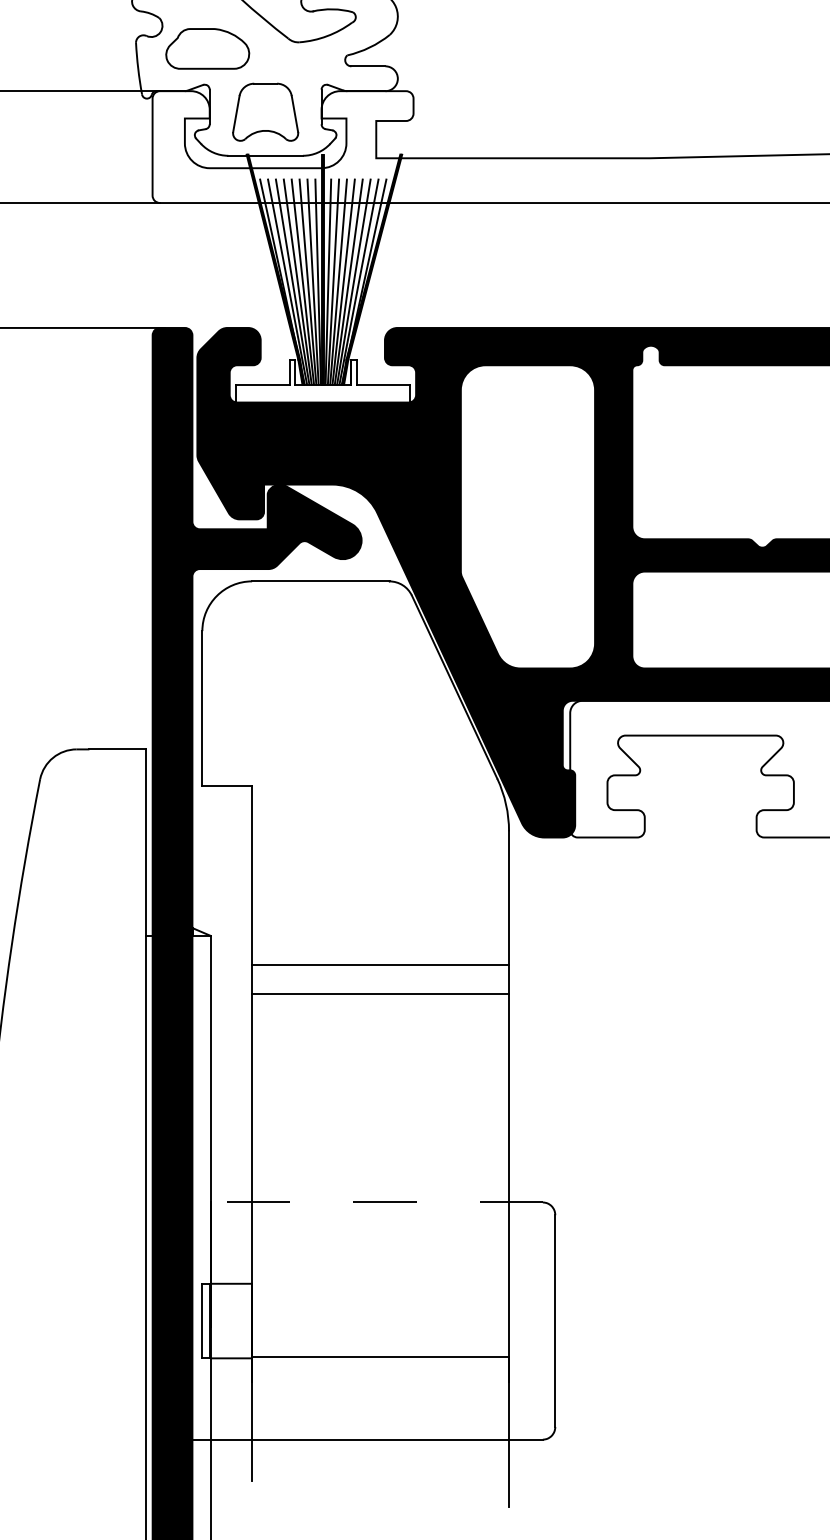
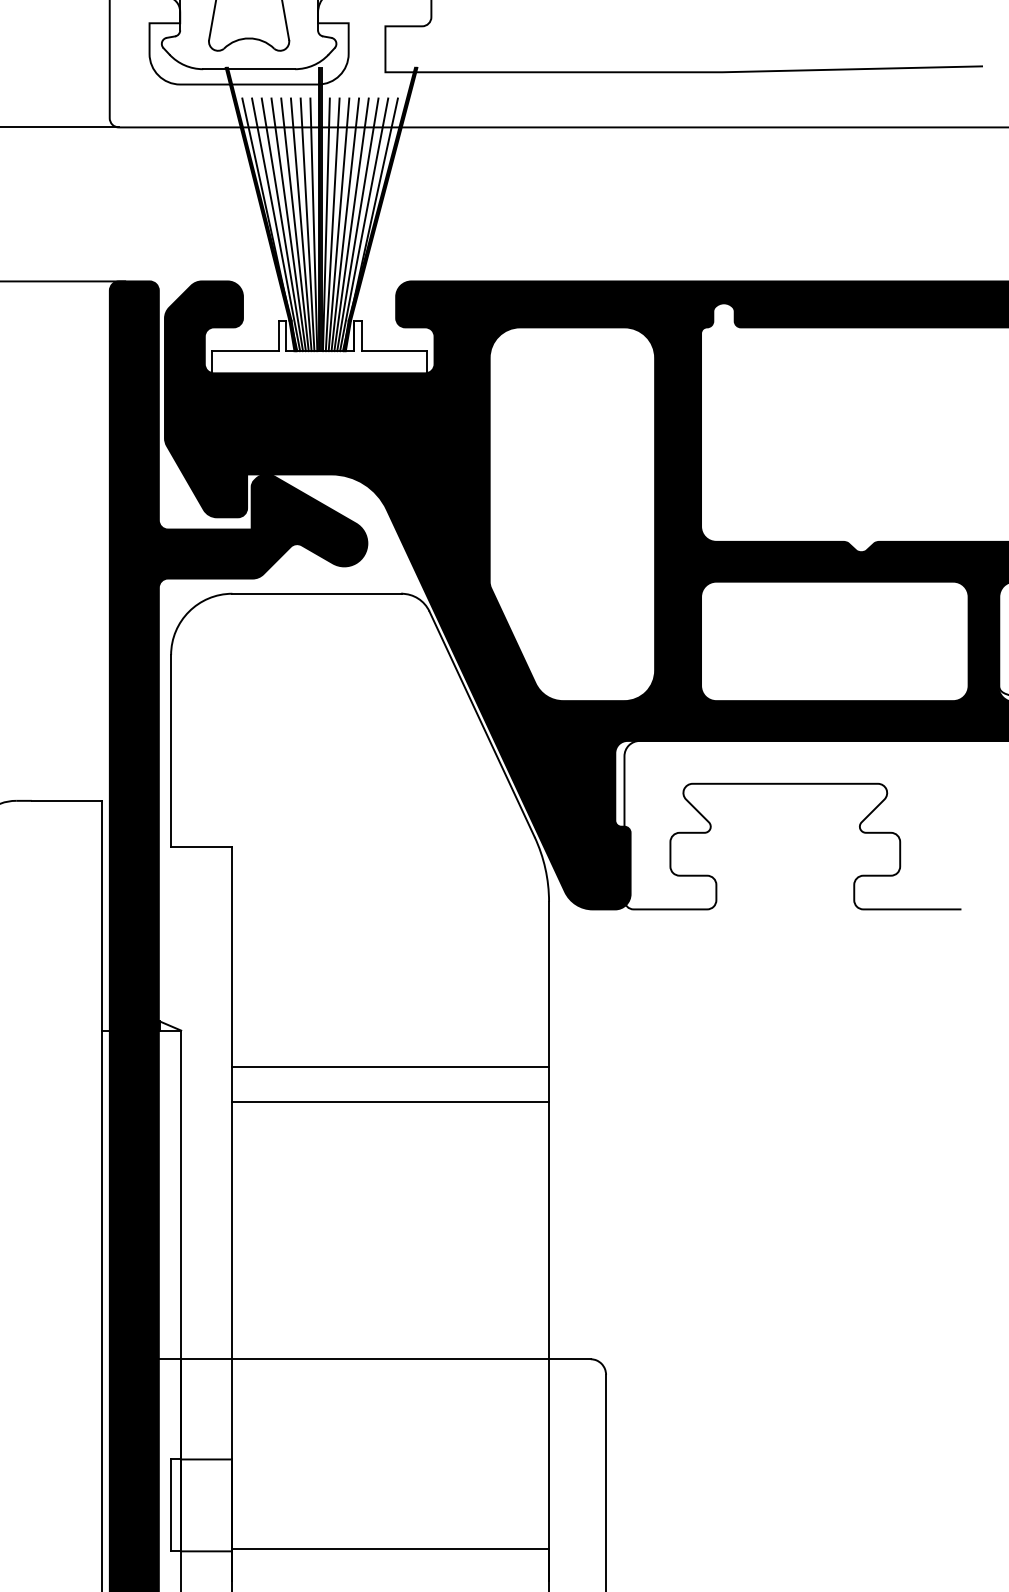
line: (350, 1202) -> (353, 1359), dashed -> solid

